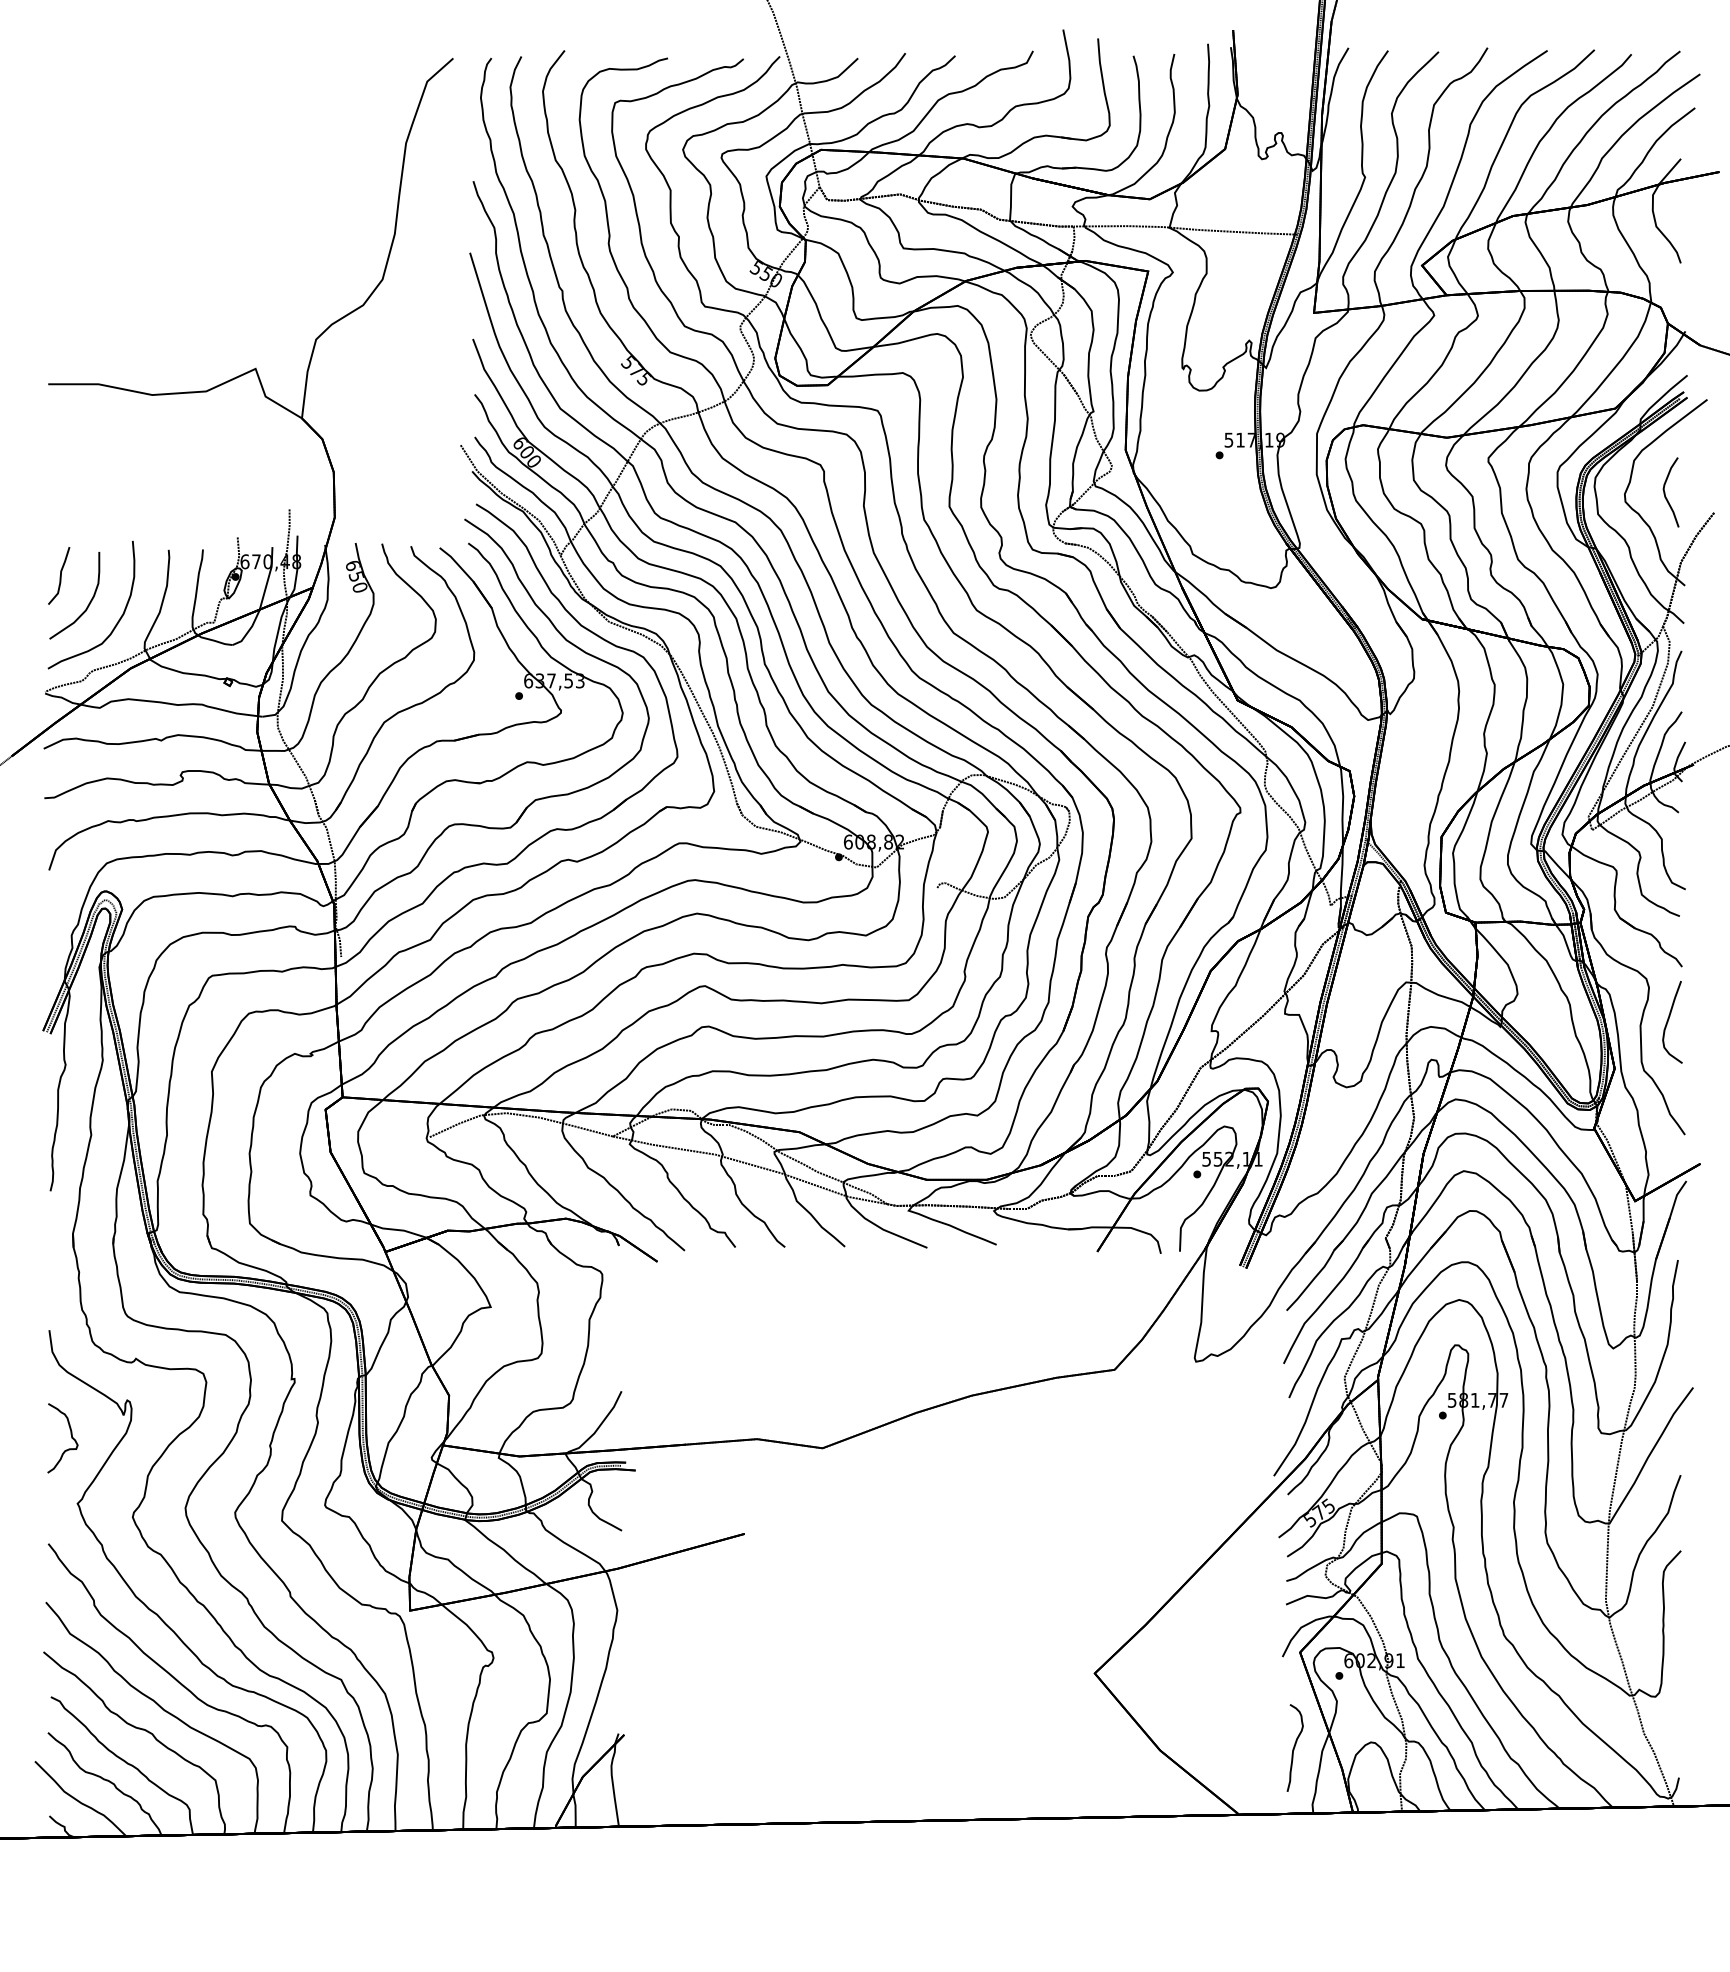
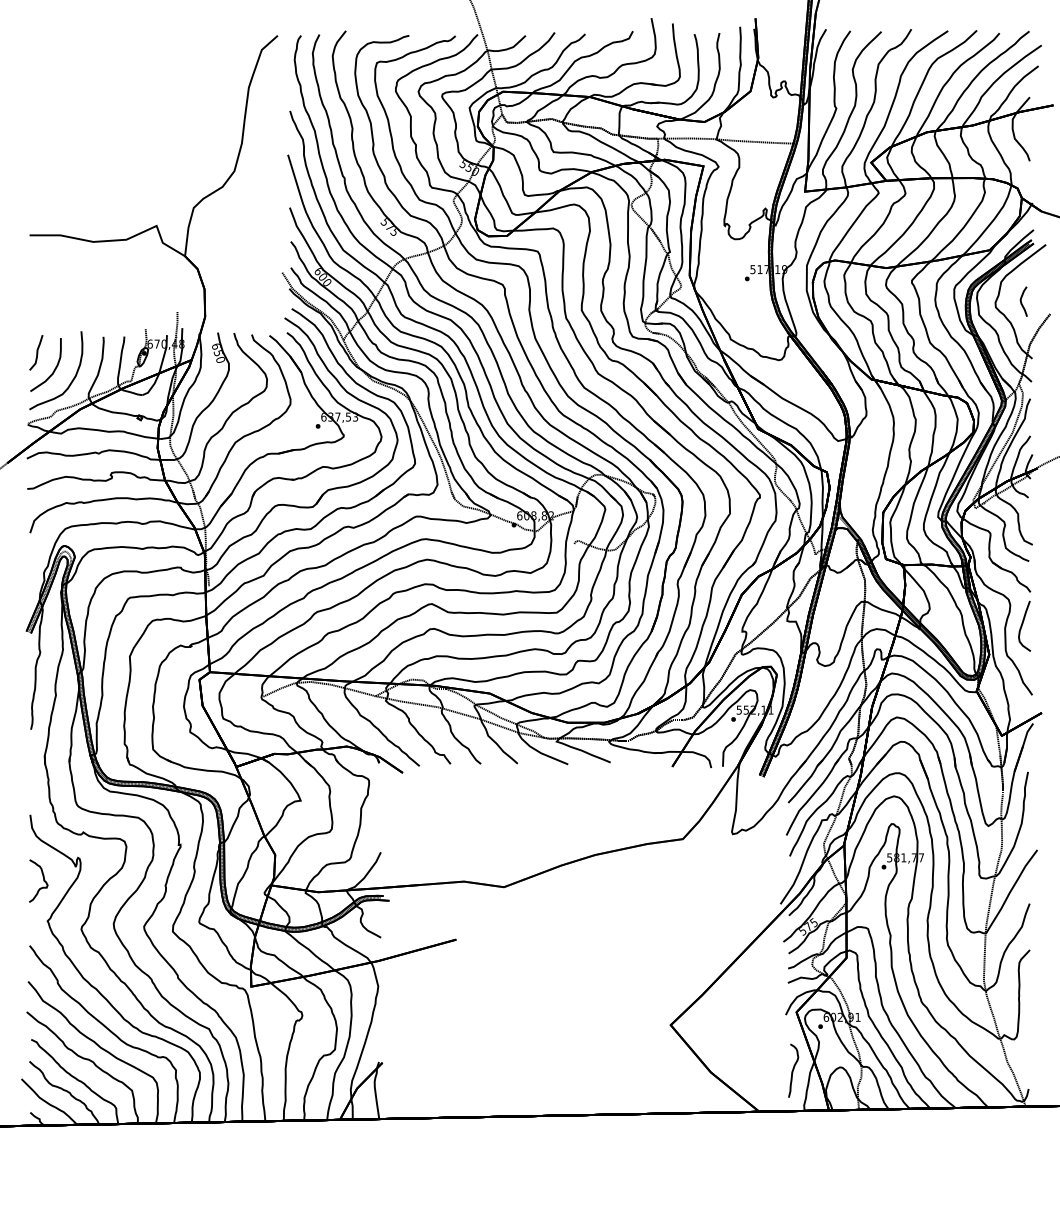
part: (1670, 492) -> (1023, 301), size x0.7

